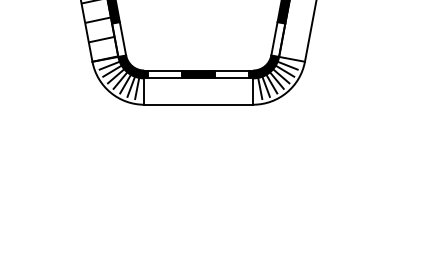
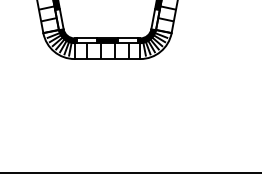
hatch: (296, 39) -> (166, 19), added
hatch: (198, 92) -> (107, 51), added

